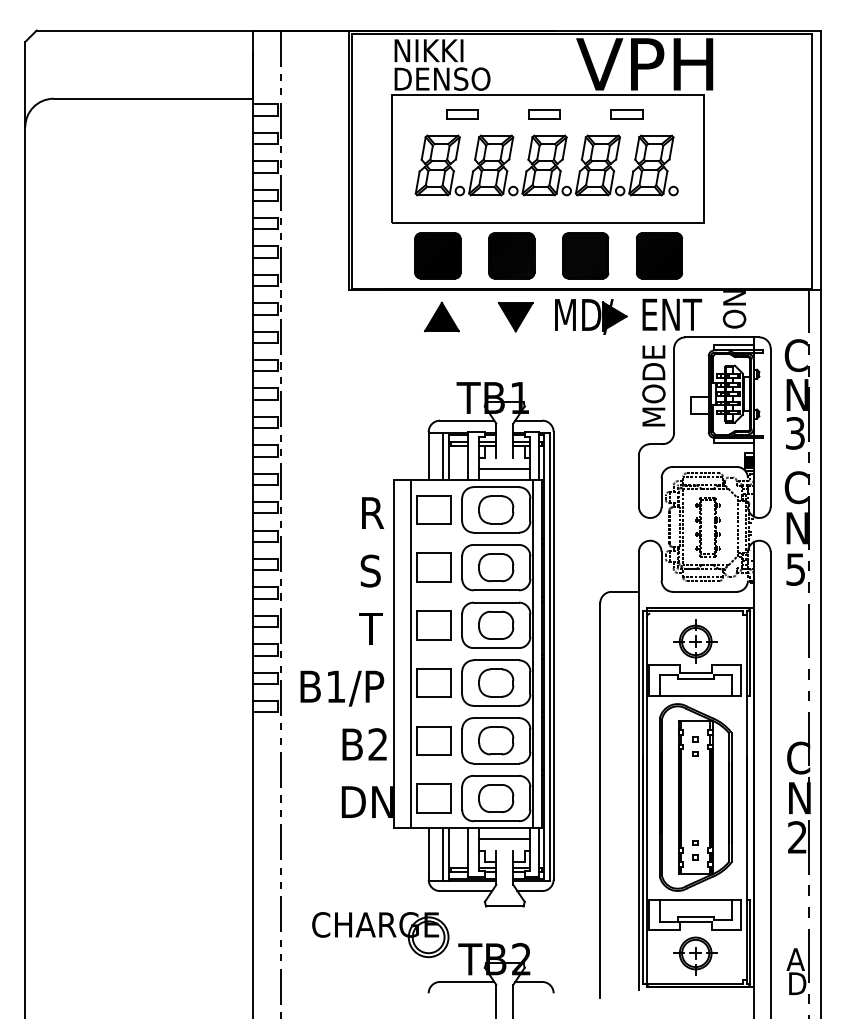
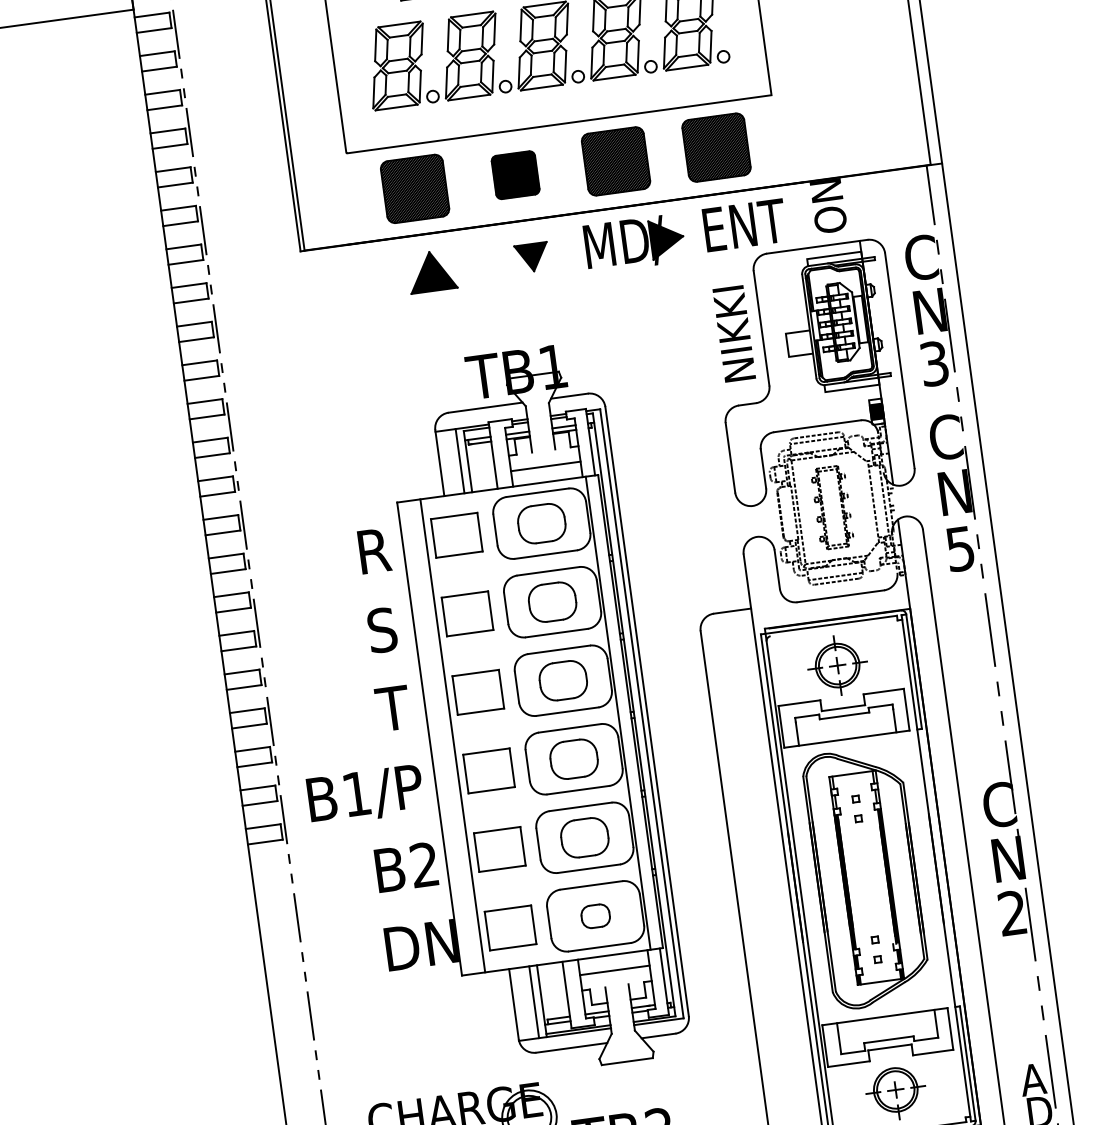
part: (511, 255) -> (515, 174), size x0.7
part: (515, 316) -> (531, 256), size x0.7
text: (653, 384) -> (732, 323), MODE -> NIKKI
part: (496, 798) -> (595, 916), size x0.6

